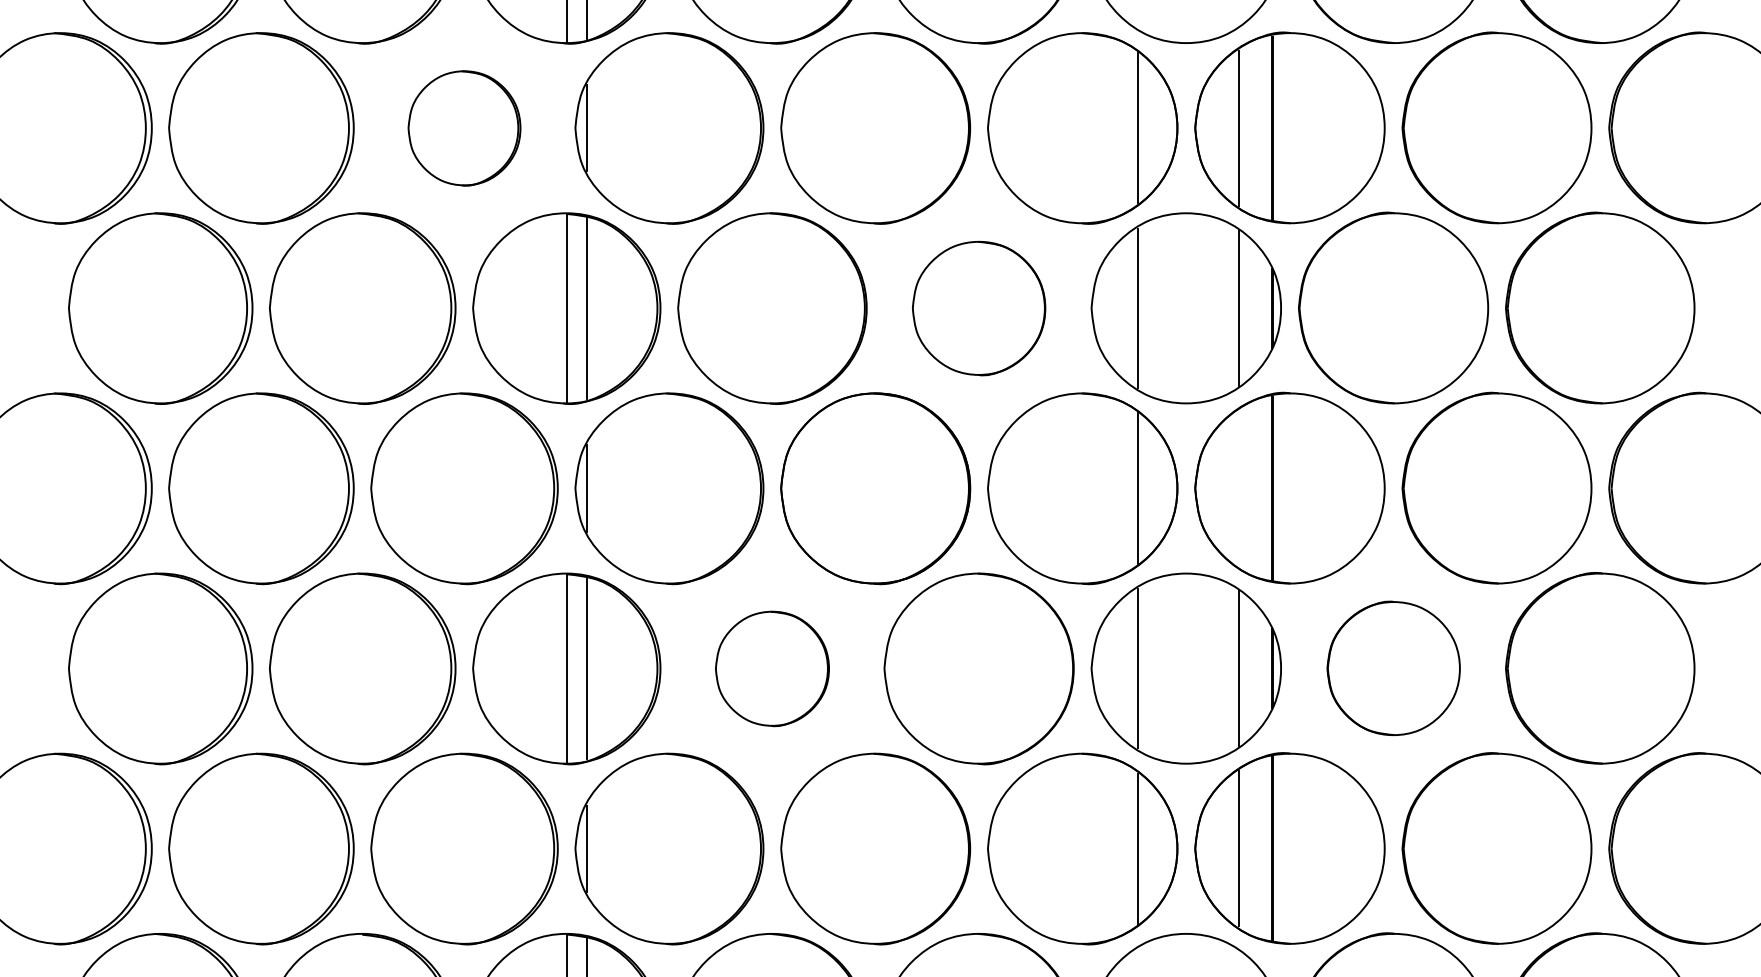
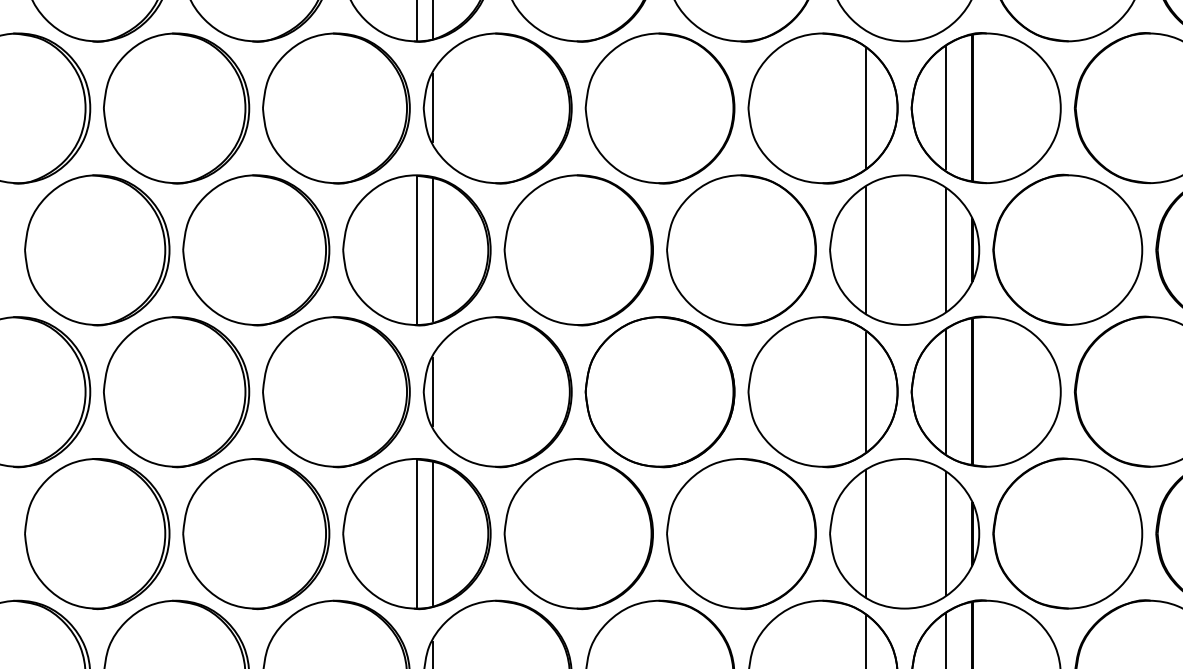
part: (464, 128) -> (336, 108), size x1.67
part: (978, 308) -> (741, 250), size x1.43
line: (1238, 488) -> (945, 391), added
part: (772, 668) -> (578, 533), size x1.67
part: (1393, 668) -> (1067, 533), size x1.43

